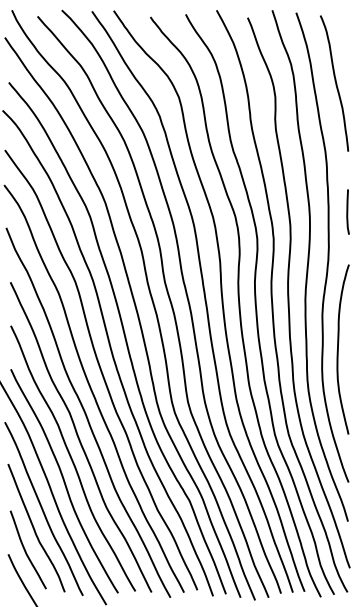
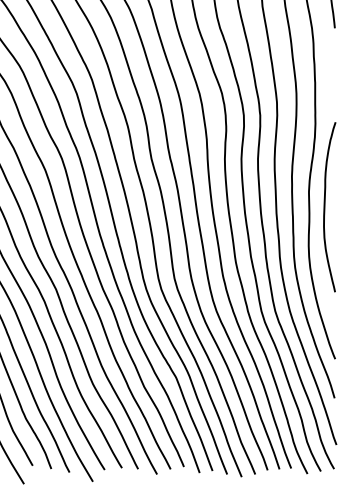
line: (347, 211) -> (334, 88), removed
curve: (338, 349) -> (325, 207), moved

